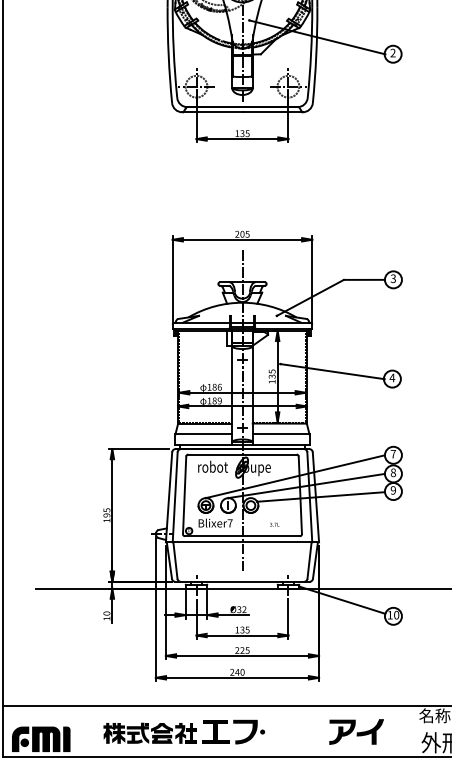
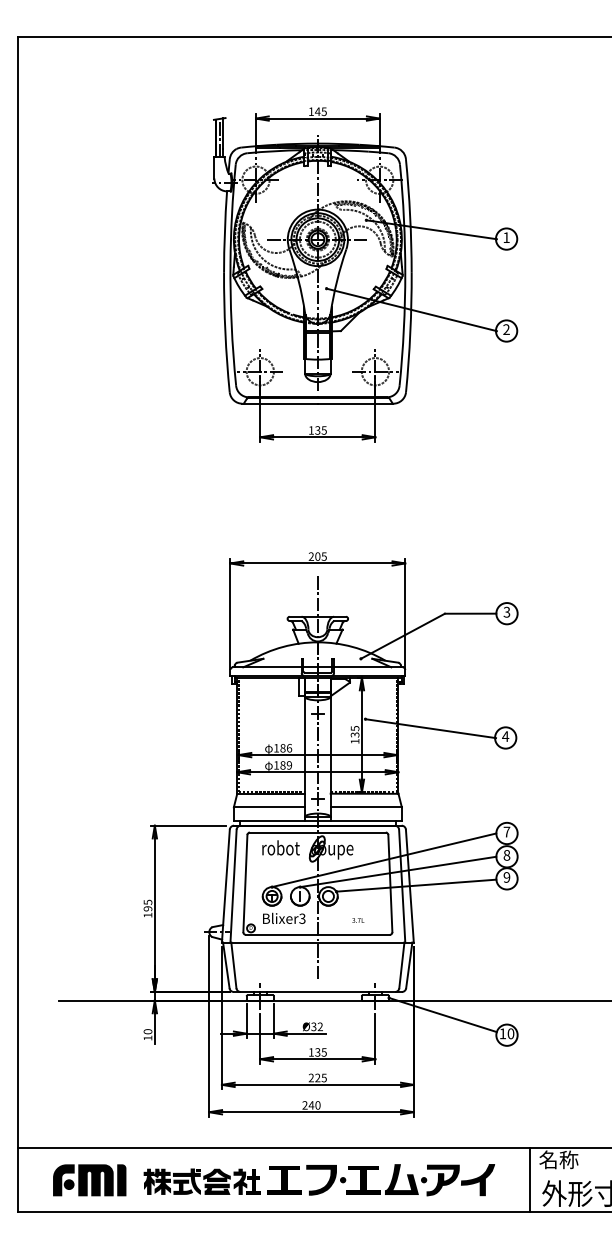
text: (230, 523) -> (302, 918), Blixer7 -> Blixer3
part: (297, 731) -> (386, 1179), added
line: (411, 731) -> (529, 1179), added
part: (41, 739) -> (89, 1180), moved

